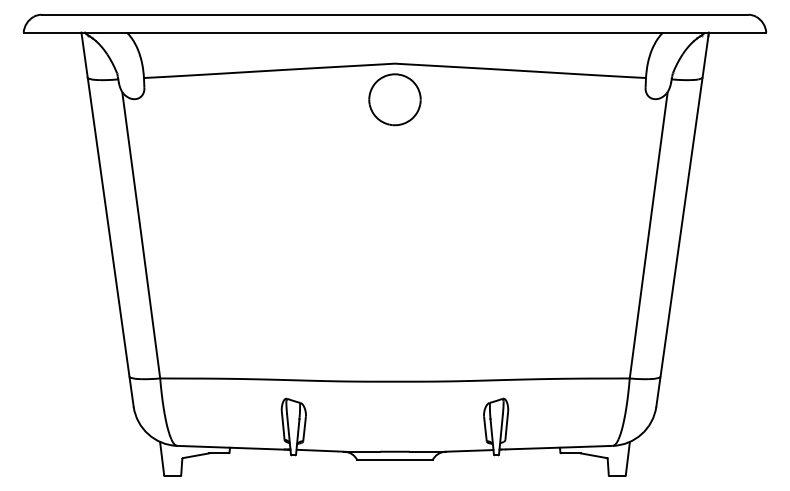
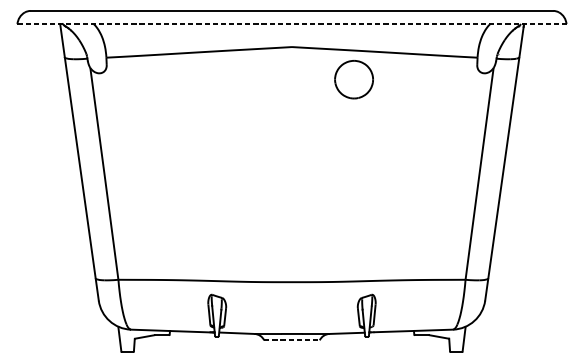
line: (395, 32) -> (292, 24), solid -> dashed
part: (394, 99) -> (353, 79), moved
line: (395, 460) -> (292, 340), solid -> dashed

